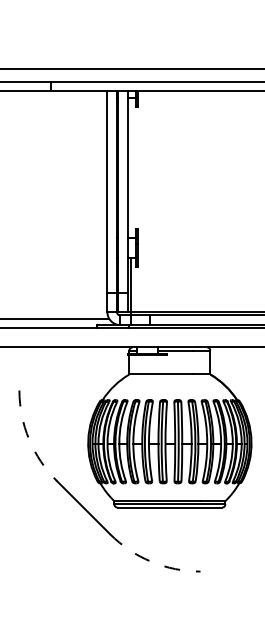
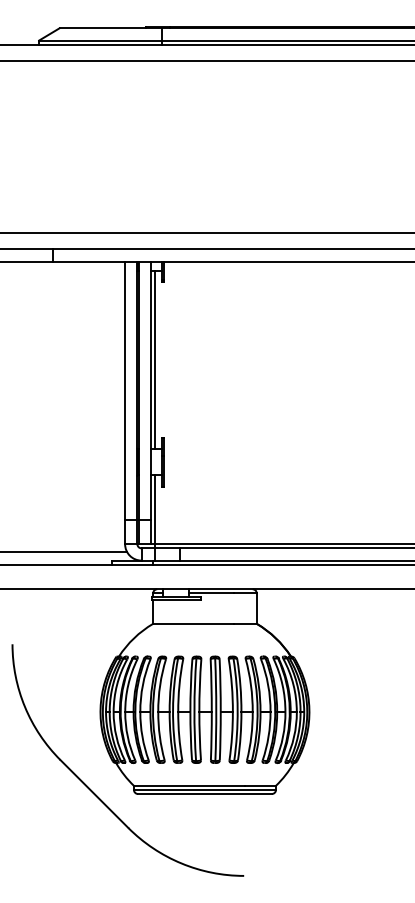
line: (131, 167) -> (155, 359), added
arc: (28, 439) -> (24, 706), dashed -> solid
arc: (151, 561) -> (181, 863), dashed -> solid

